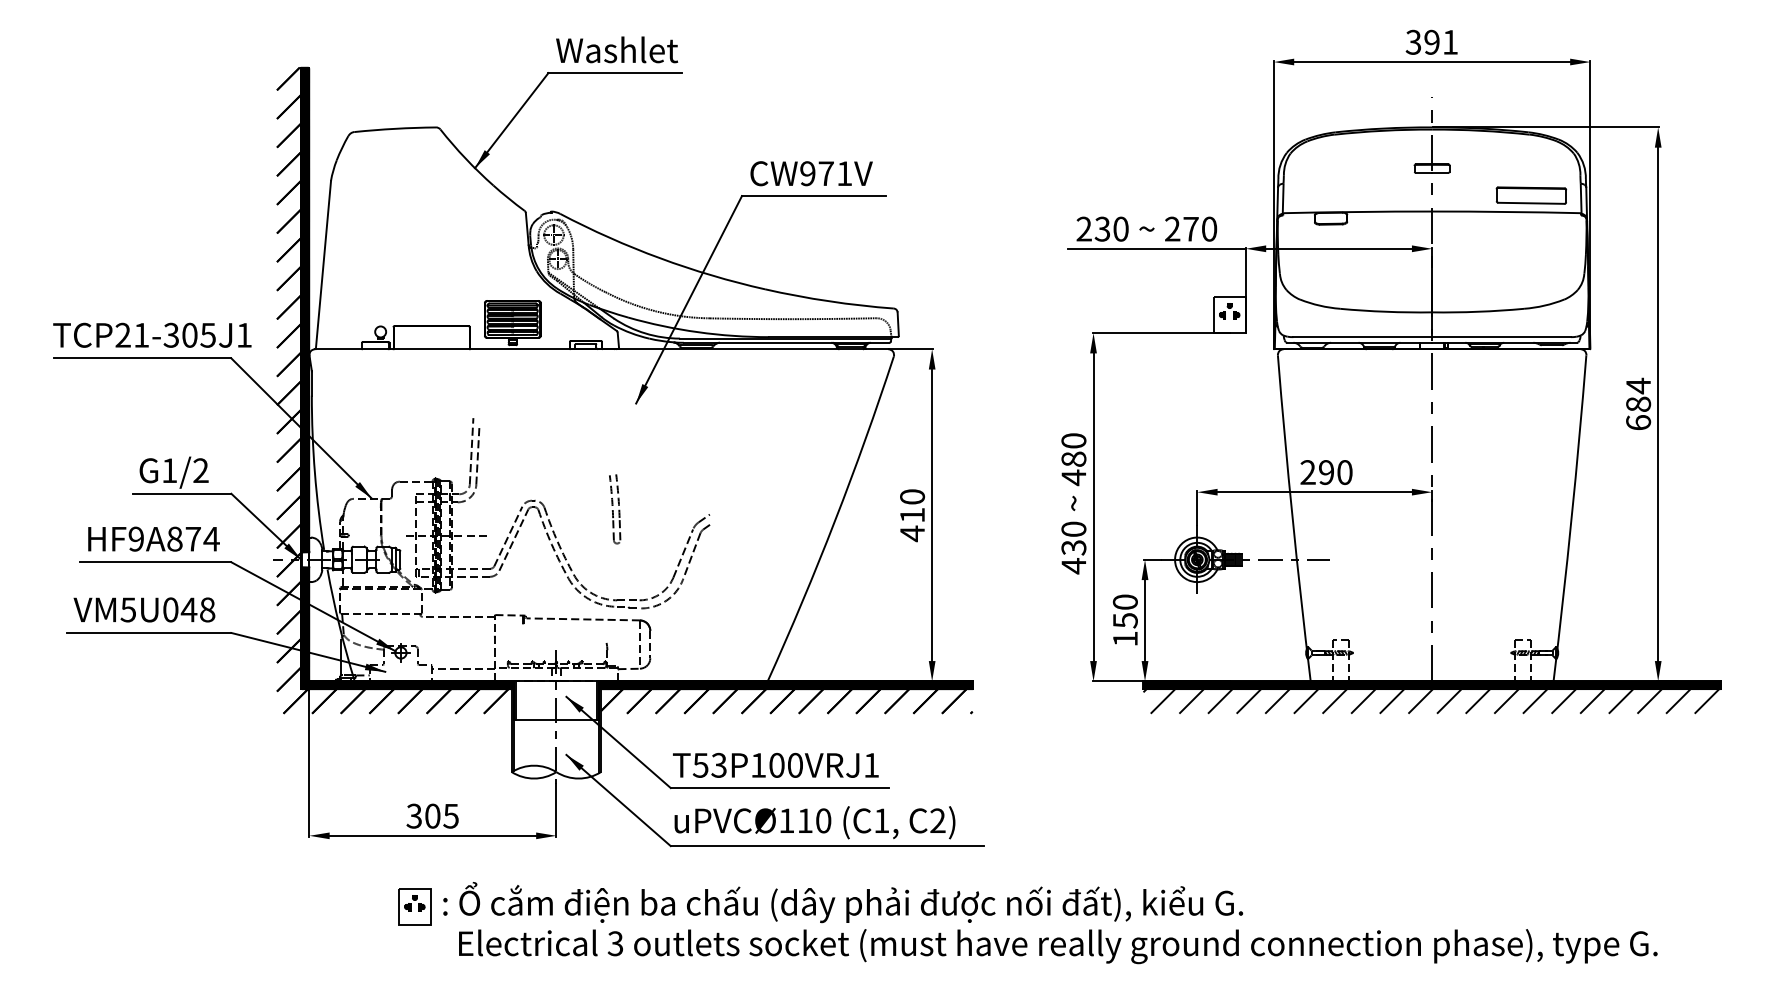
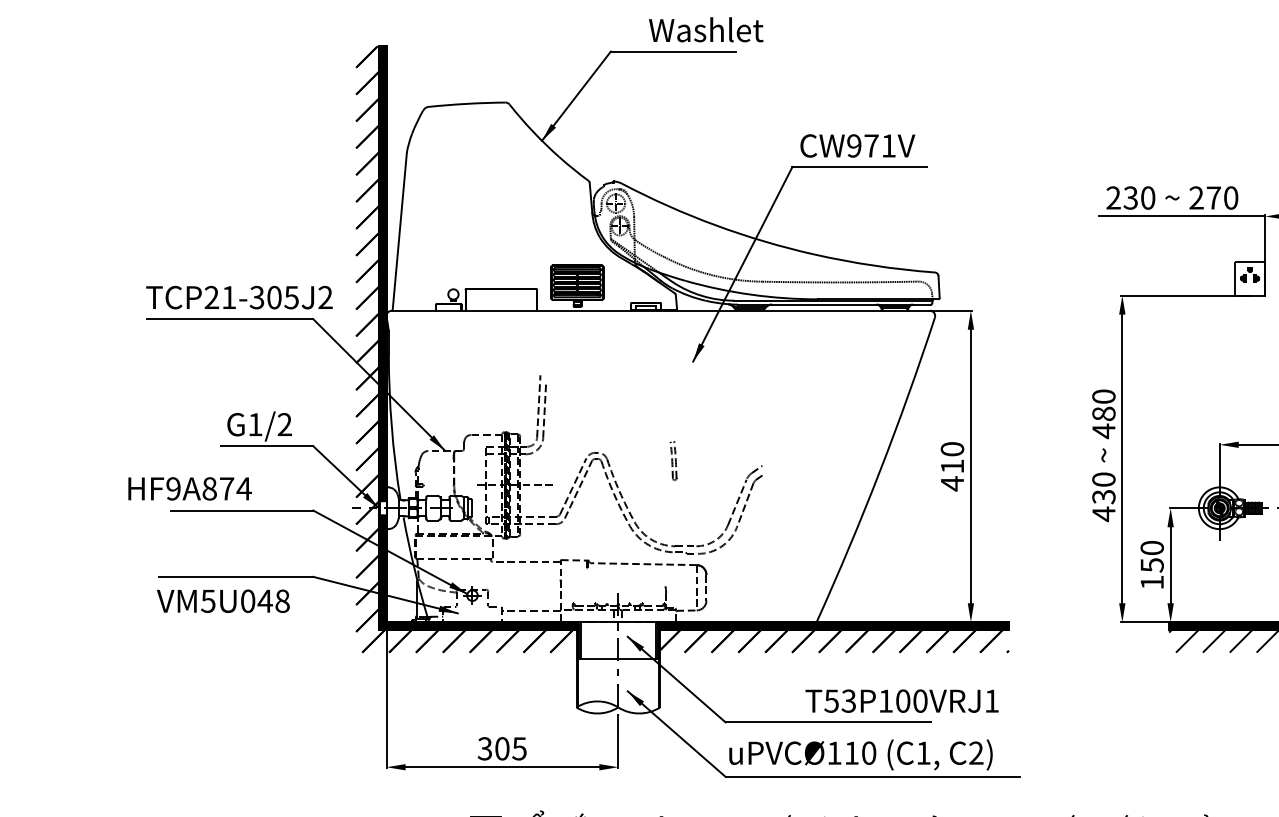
text: (617, 49) -> (706, 29), moved
text: (243, 334) -> (324, 296), TCP21-305J1 -> TCP21-305J2
part: (615, 509) -> (673, 461), size x0.6
text: (153, 538) -> (189, 488), moved
text: (144, 609) -> (223, 600), moved
text: (775, 764) -> (901, 700), moved

